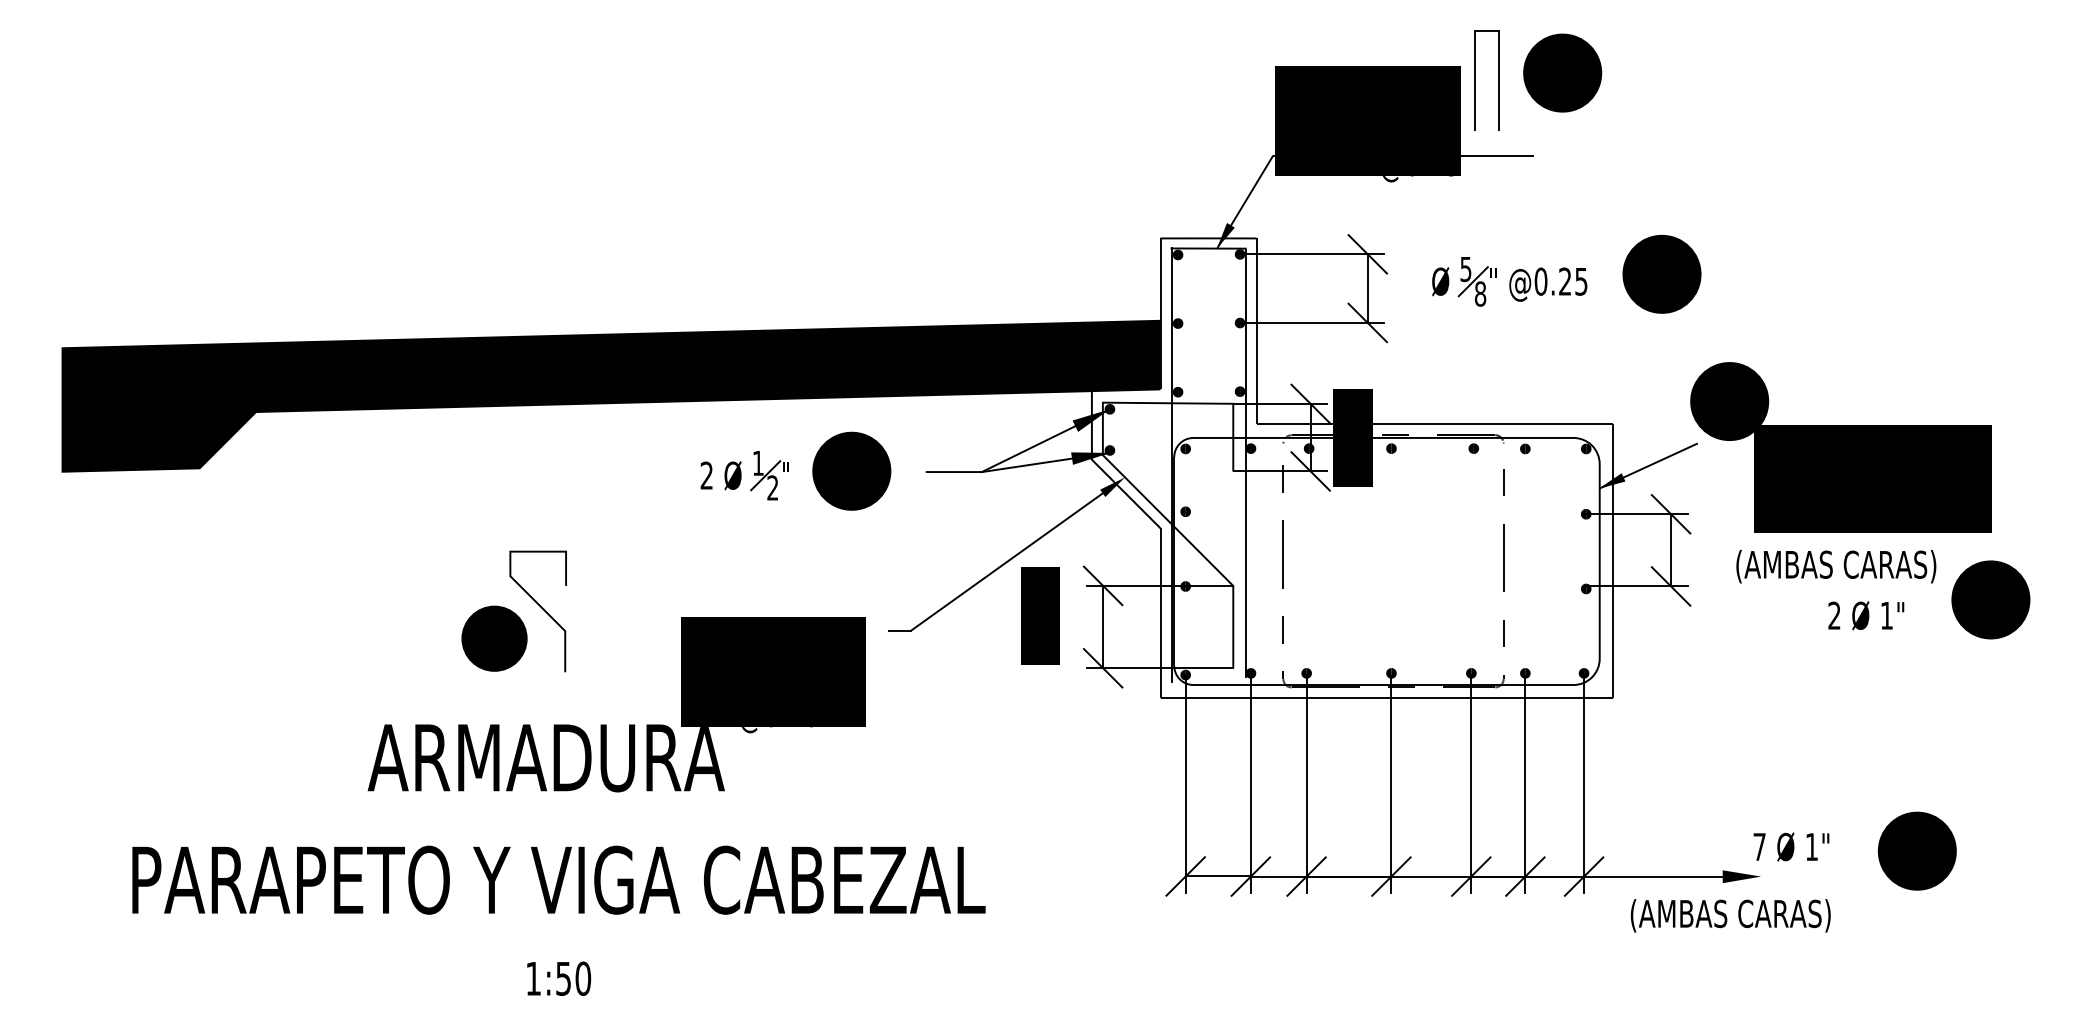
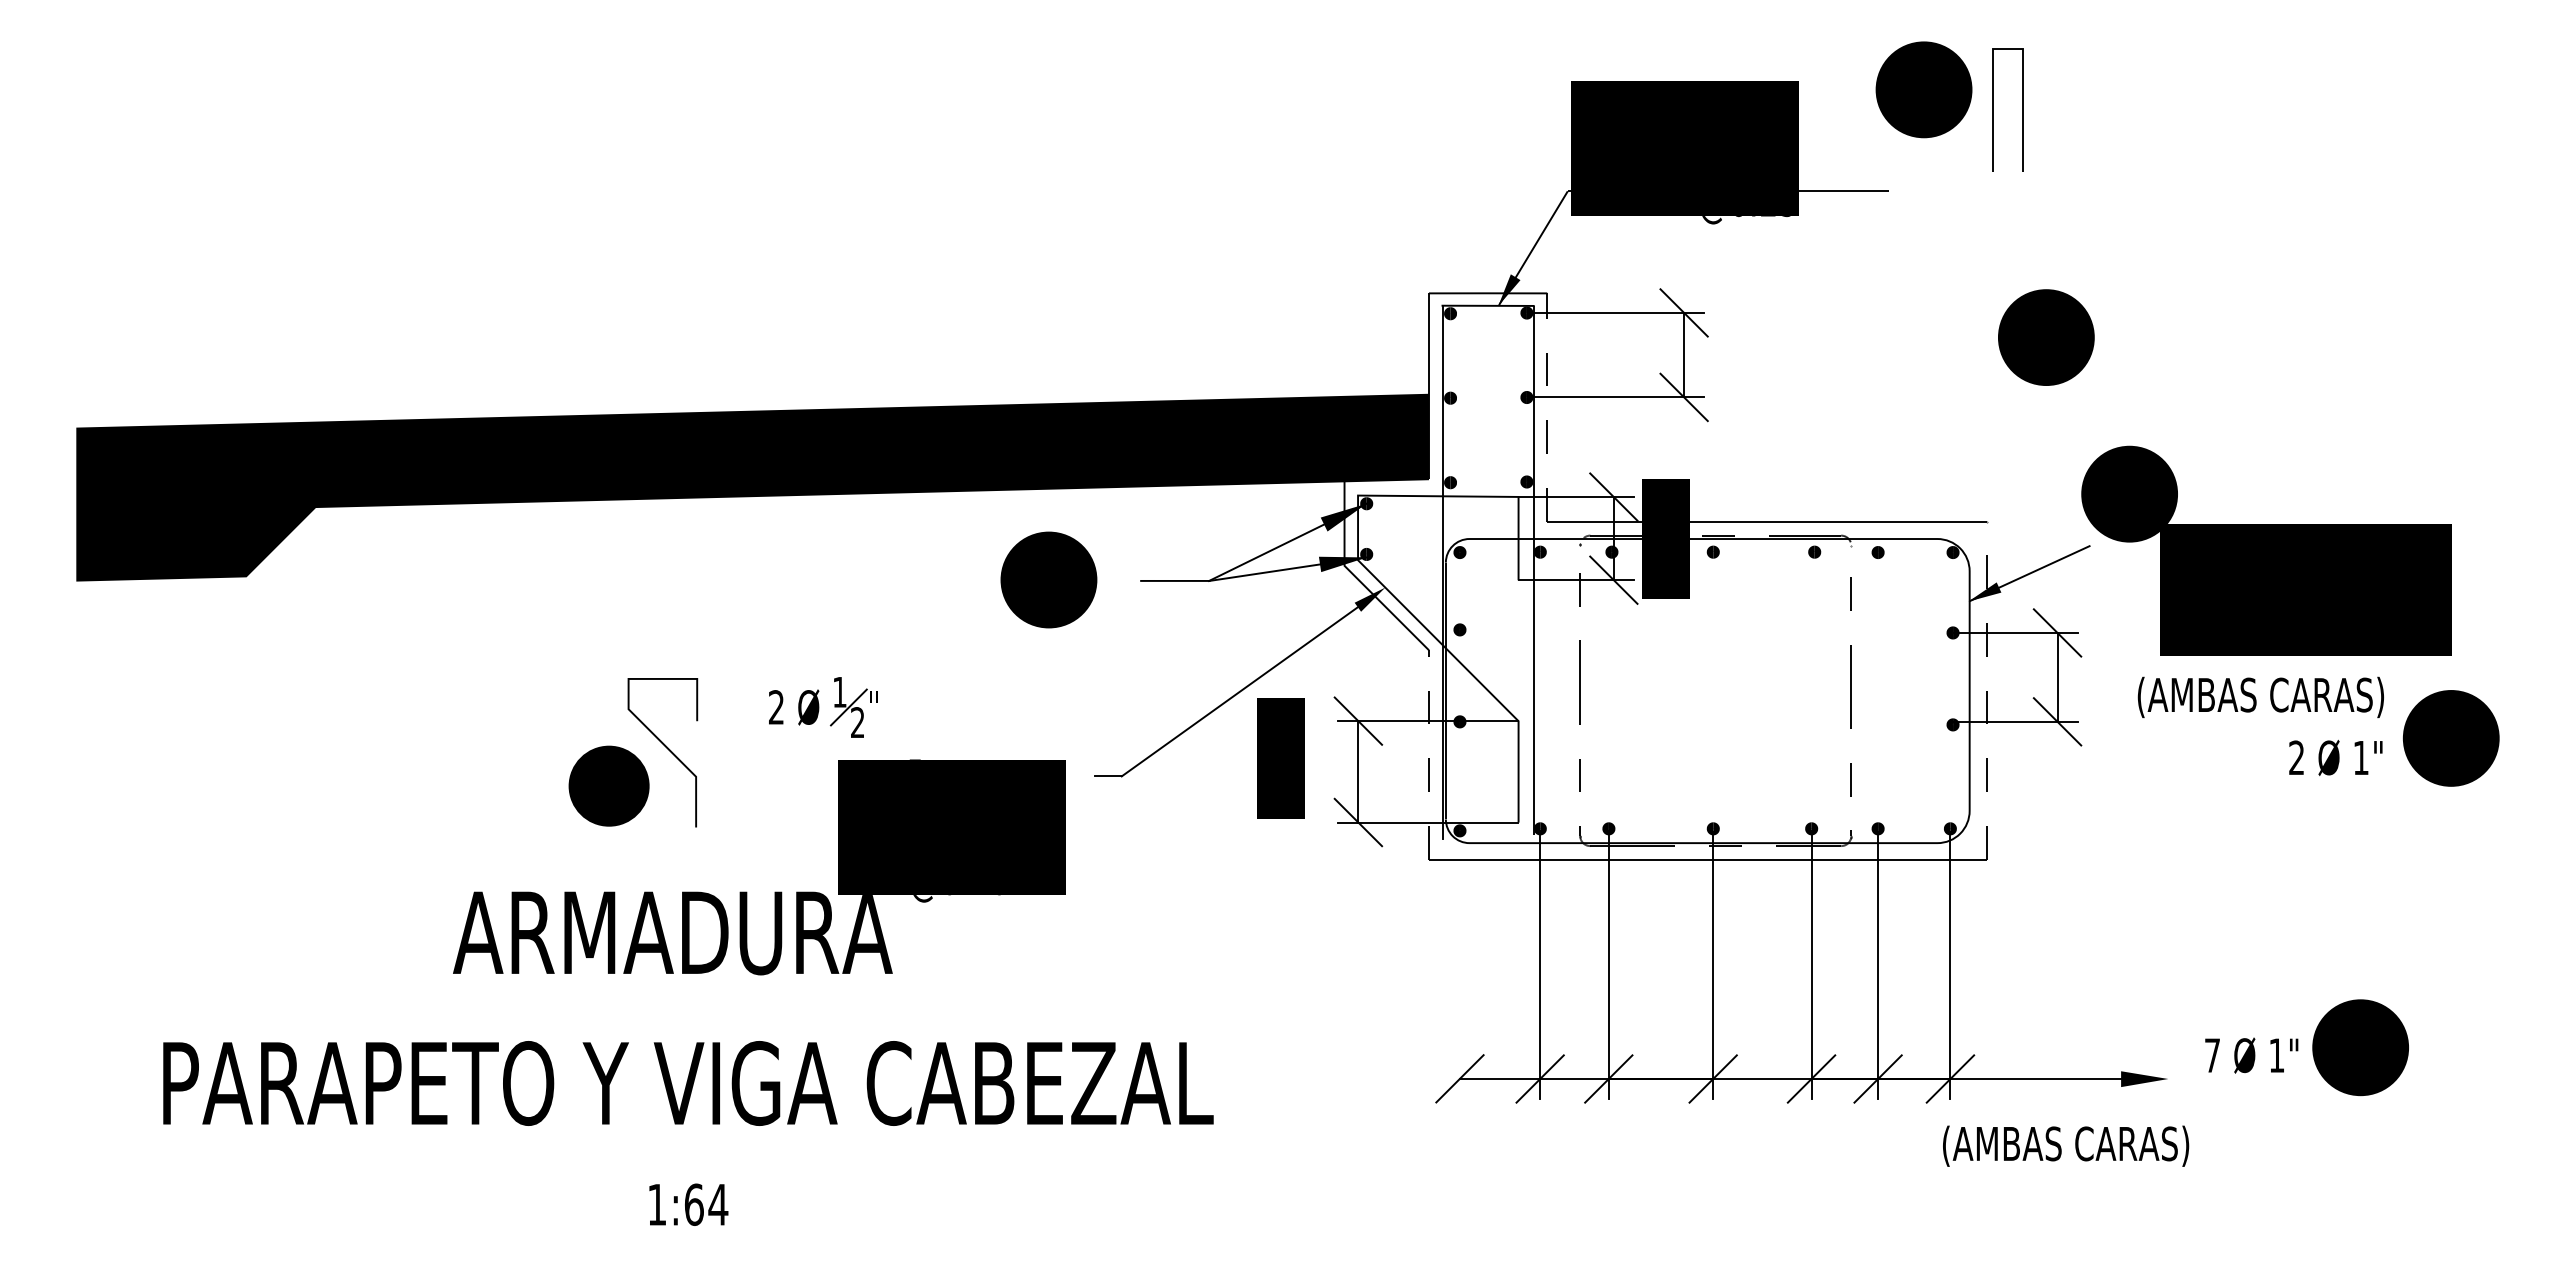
line: (1475, 80) -> (1993, 109), moved
part: (1509, 281) -> (1858, 346), removed
line: (1256, 331) -> (1547, 407), solid -> dashed
part: (745, 475) -> (823, 707), moved
line: (1613, 561) -> (1986, 690), solid -> dashed
line: (1160, 613) -> (1428, 754), solid -> dashed
text: (1866, 615) -> (2335, 757), moved
line: (1185, 783) -> (1459, 964), removed
text: (1791, 846) -> (2251, 1055), moved
text: (1731, 915) -> (2066, 1145), moved
text: (573, 978) -> (706, 1204), 1:50 -> 1:64

